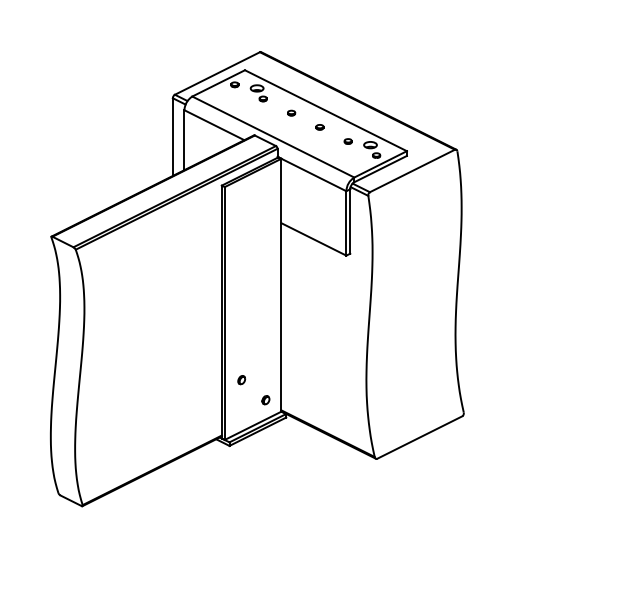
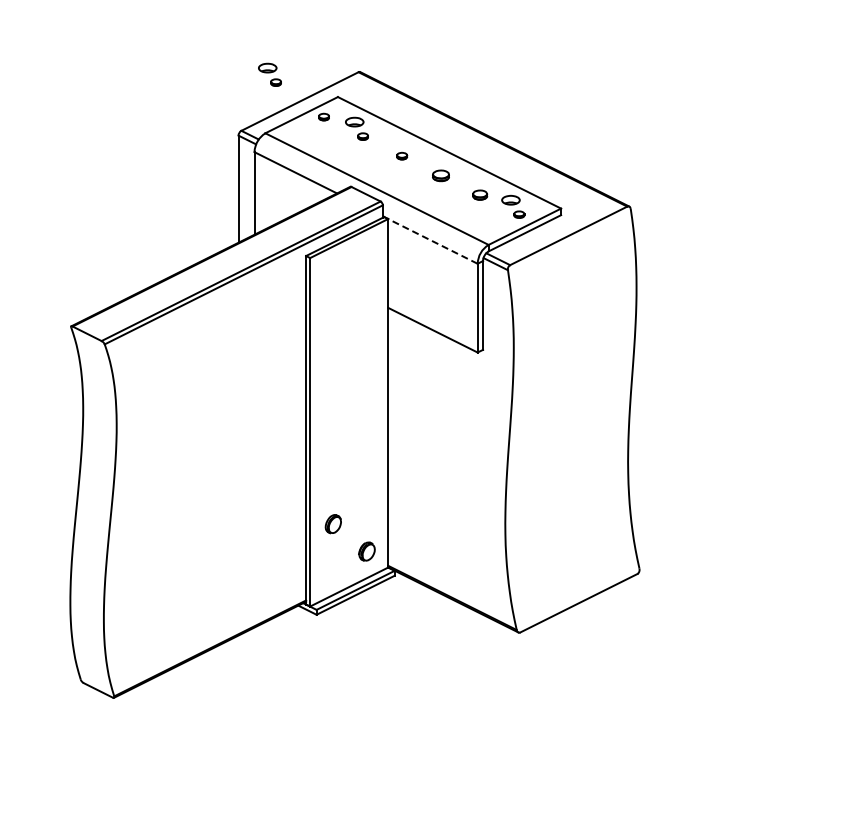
part: (195, 53) -> (269, 74), added
part: (320, 127) -> (441, 175), size x1.6
part: (348, 141) -> (480, 195), size x1.4
line: (312, 174) -> (430, 240), solid -> dashed
part: (241, 379) -> (333, 523), size x1.6
part: (265, 399) -> (366, 551), size x1.6

